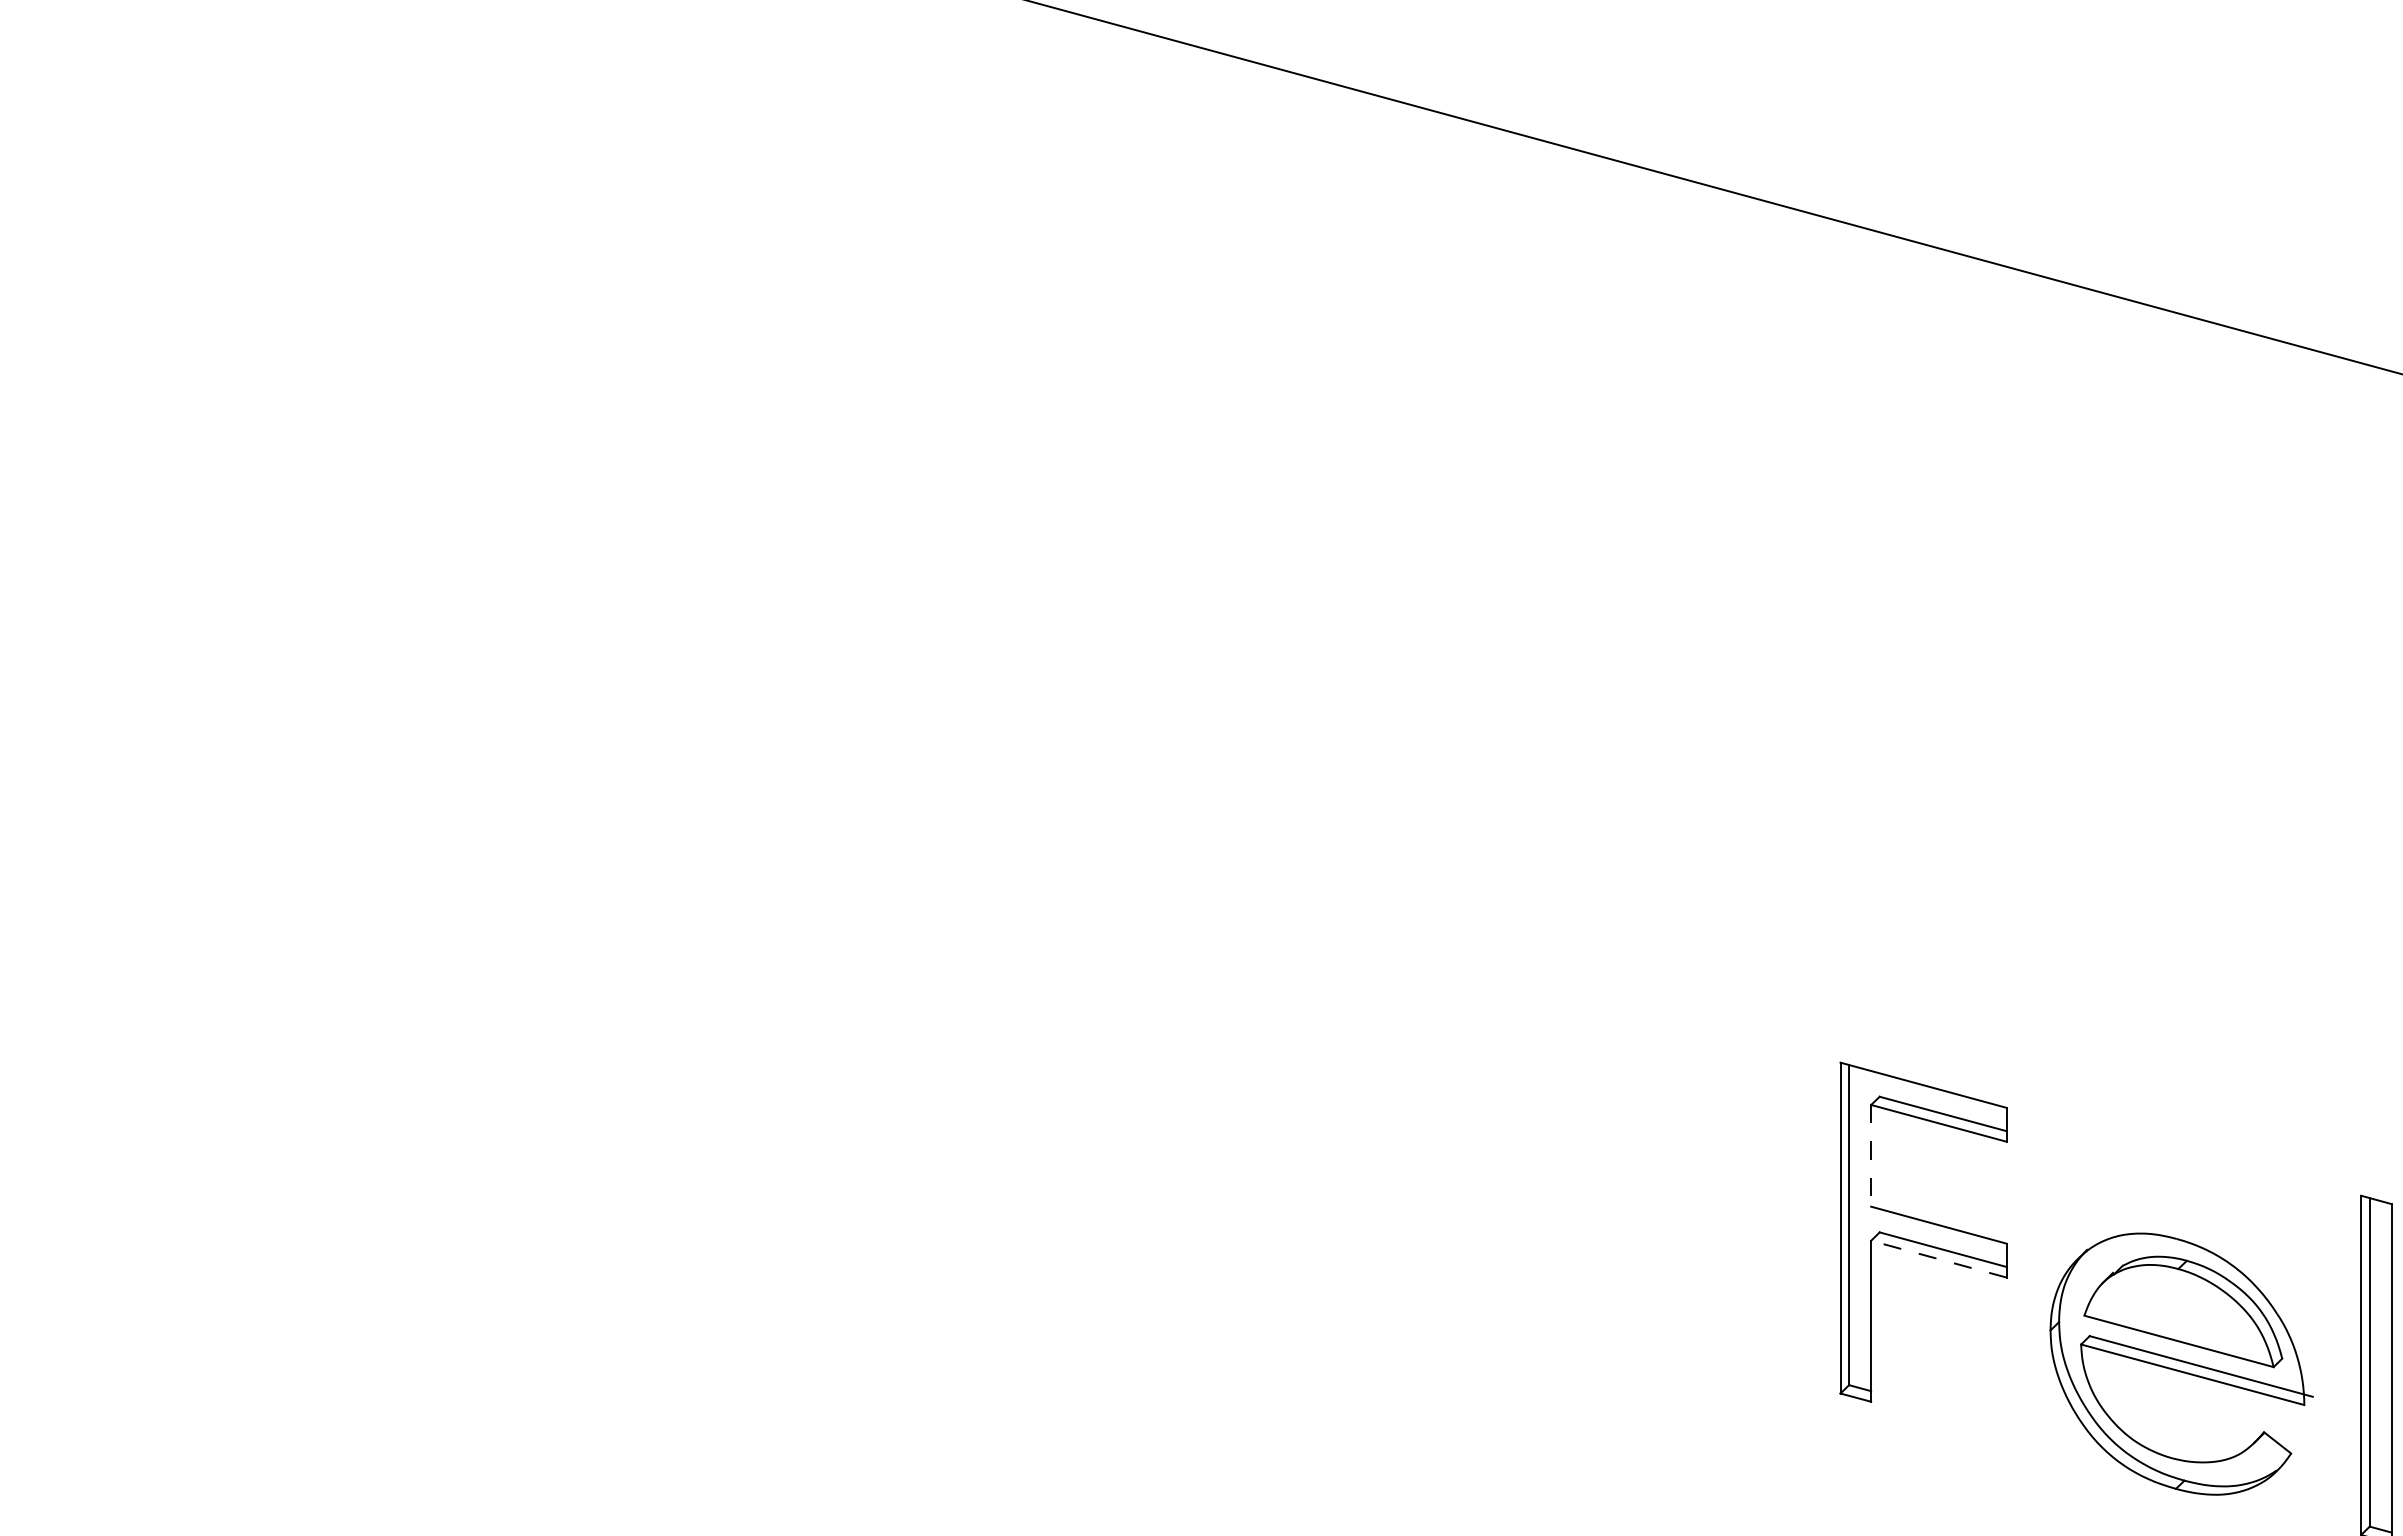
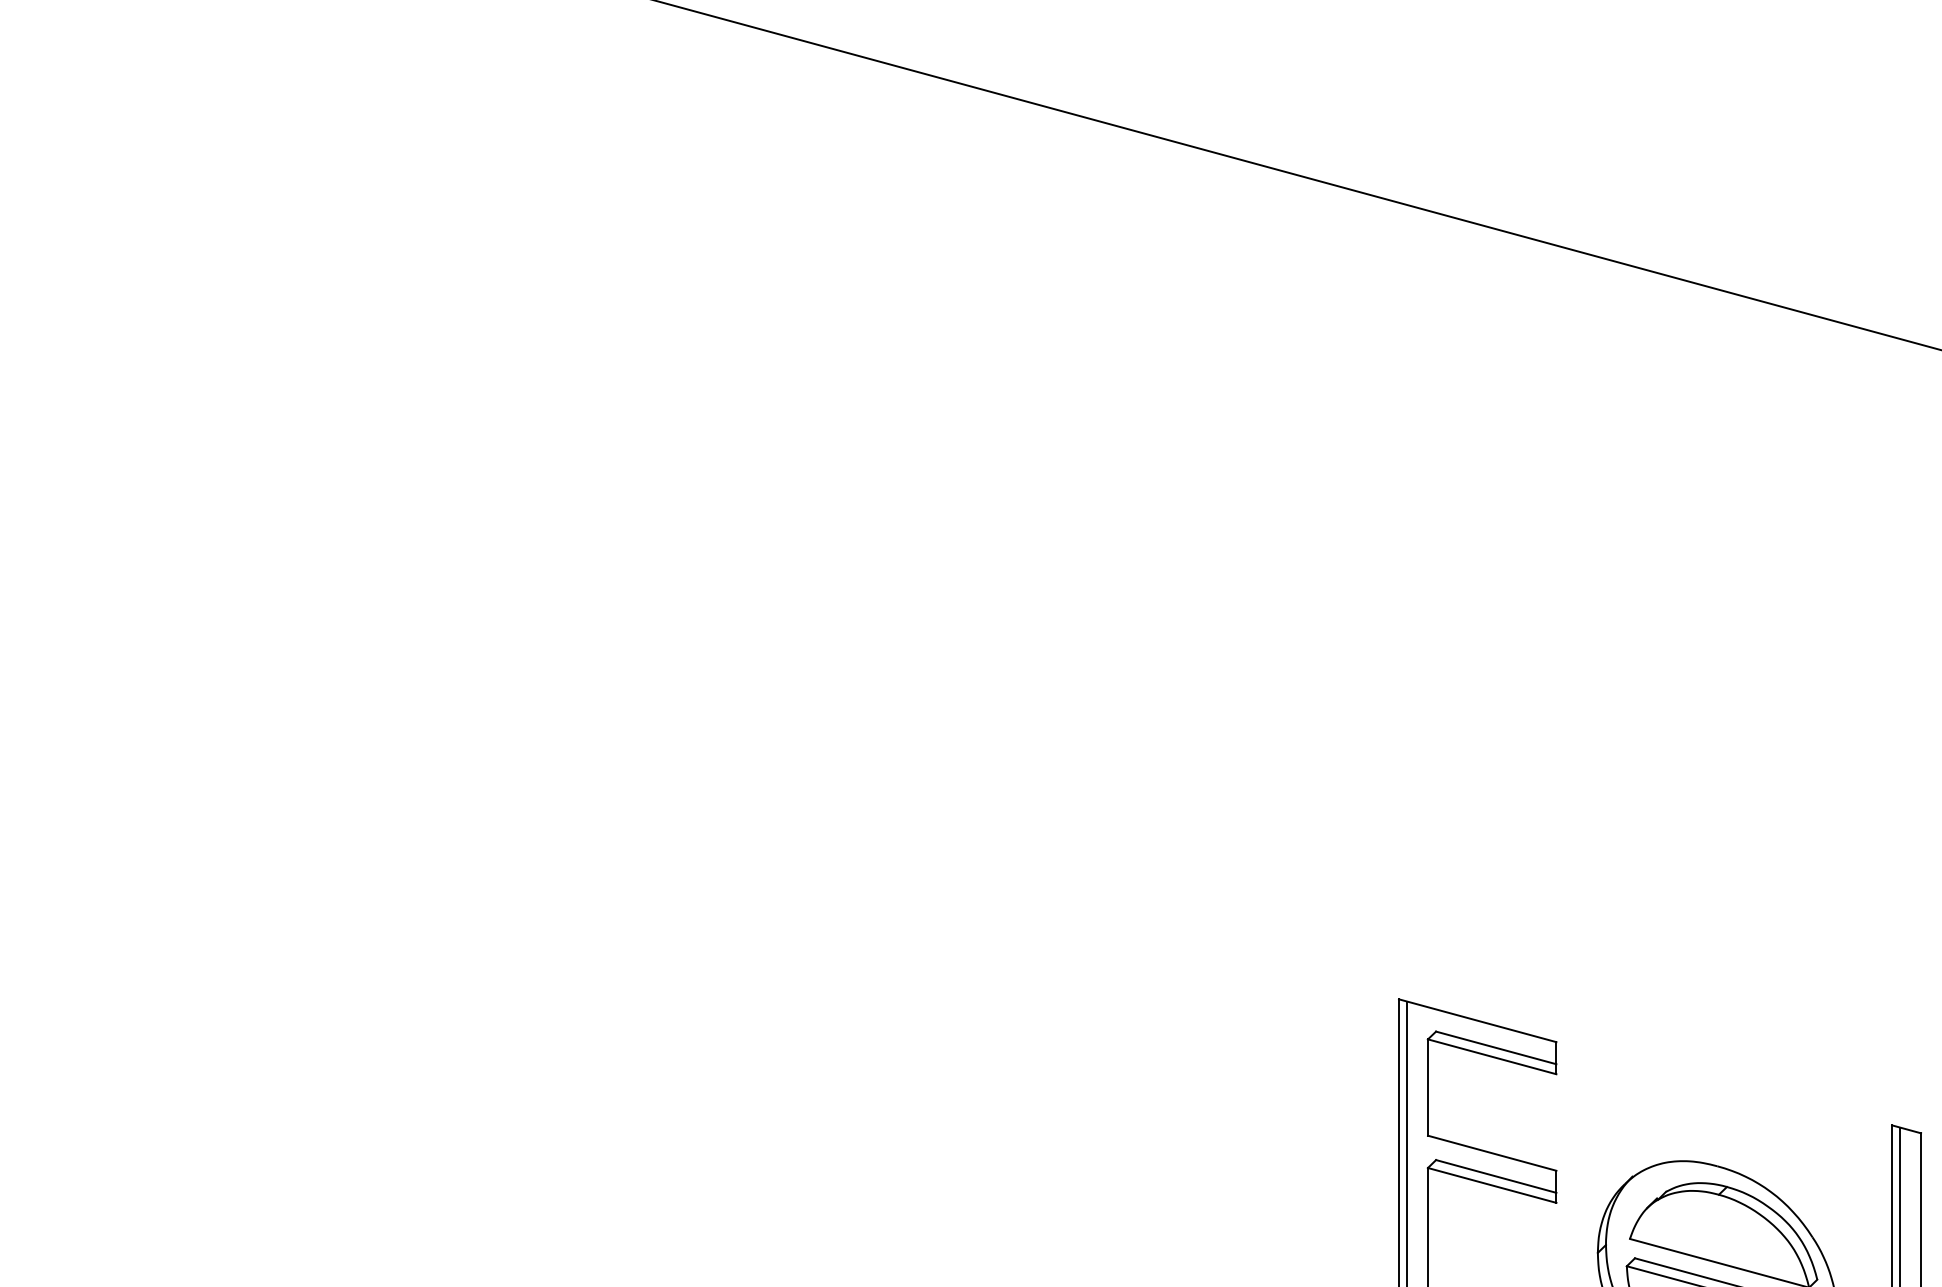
line: (1871, 1155) -> (1428, 1087), dashed -> solid
line: (1938, 1259) -> (1491, 1185), dashed -> solid

